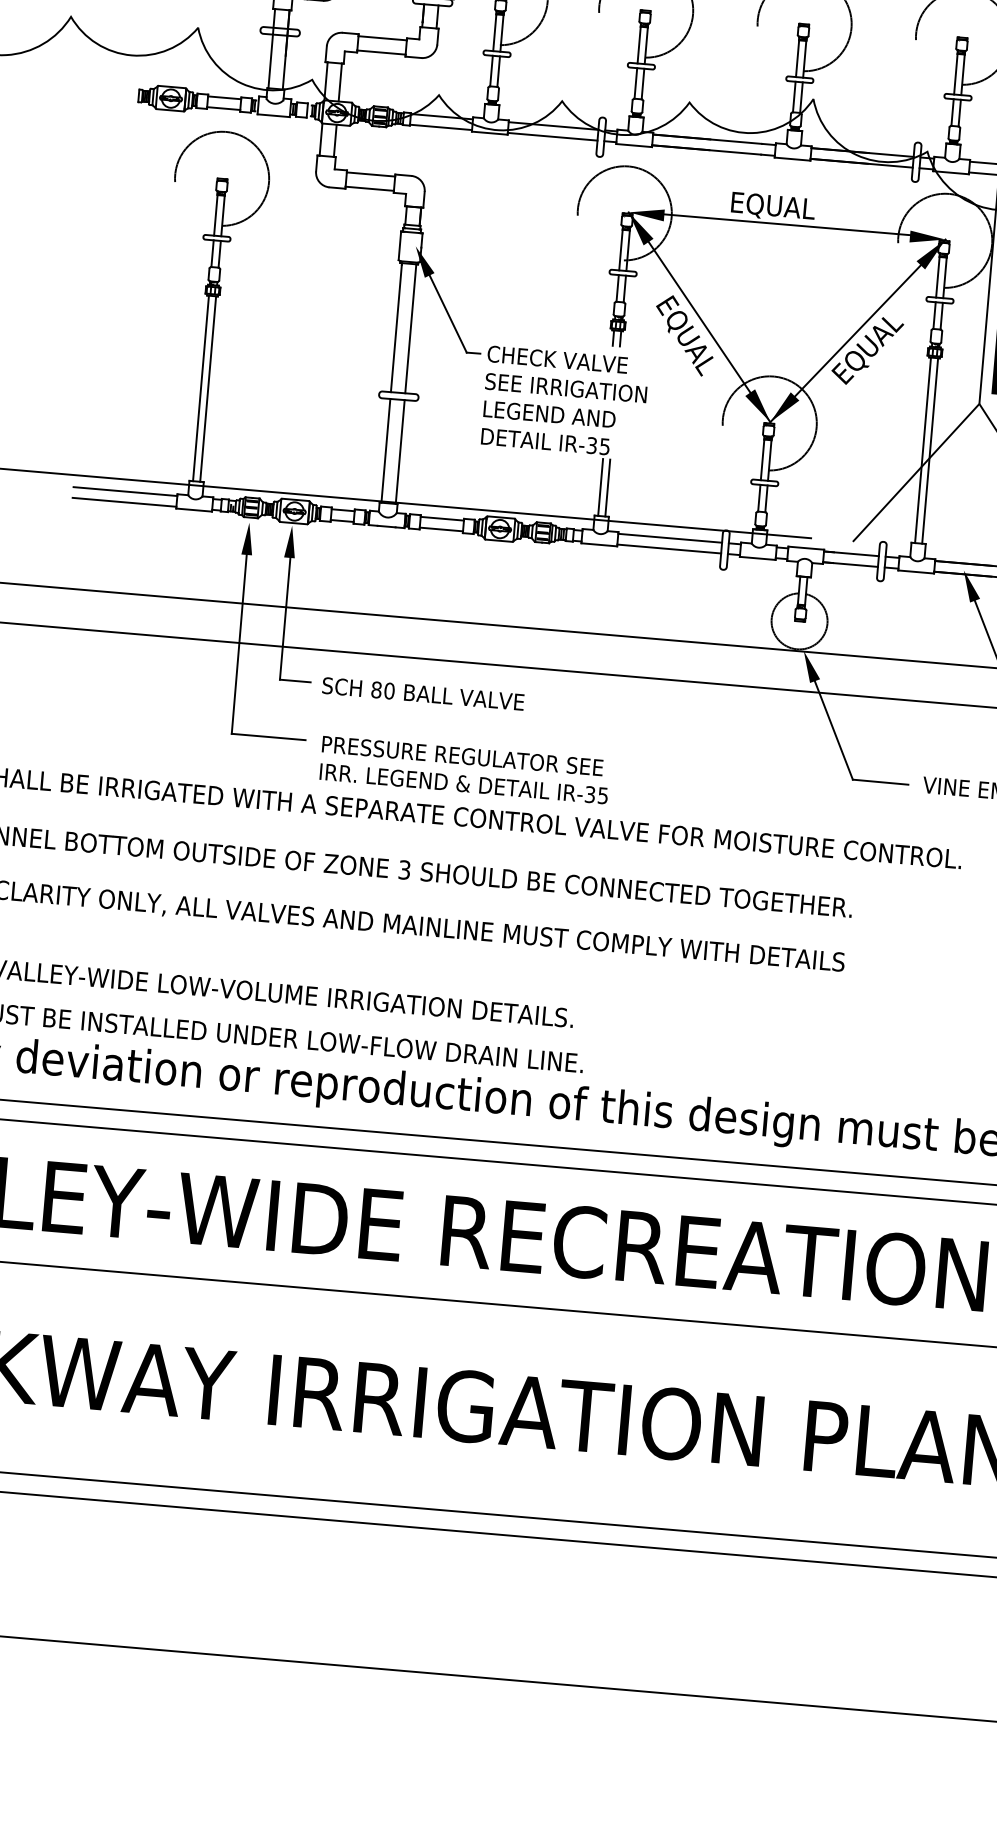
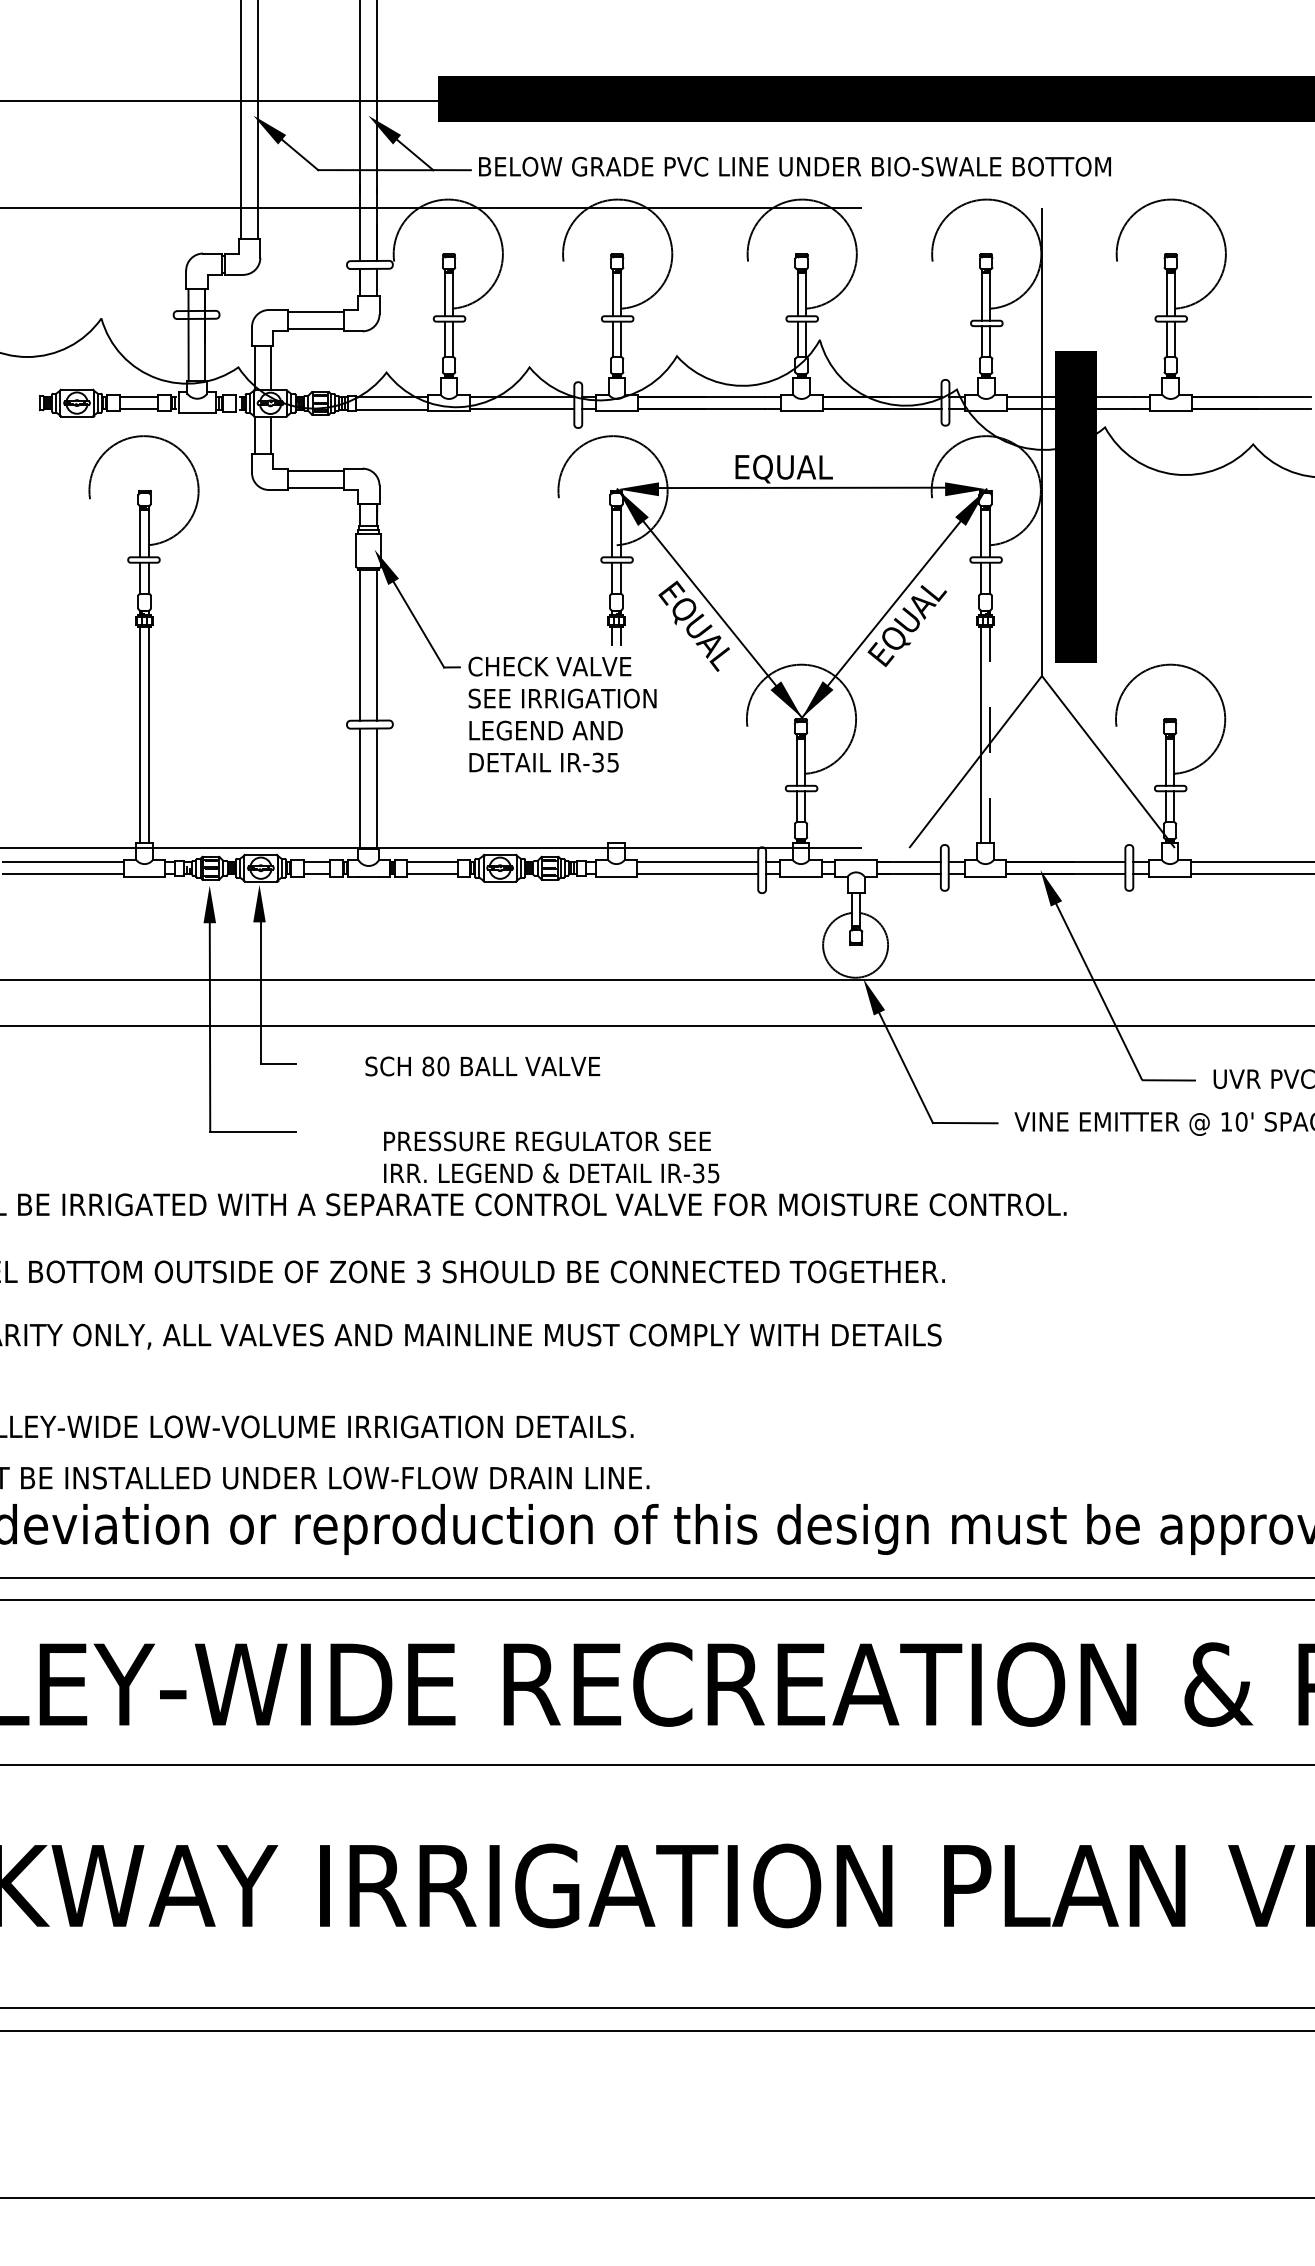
line: (930, 450) -> (989, 734), solid -> dashed
line: (600, 486) -> (612, 809), removed
line: (607, 487) -> (620, 809), removed
text: (423, 693) -> (482, 1066), moved
text: (464, 770) -> (551, 1157), moved

